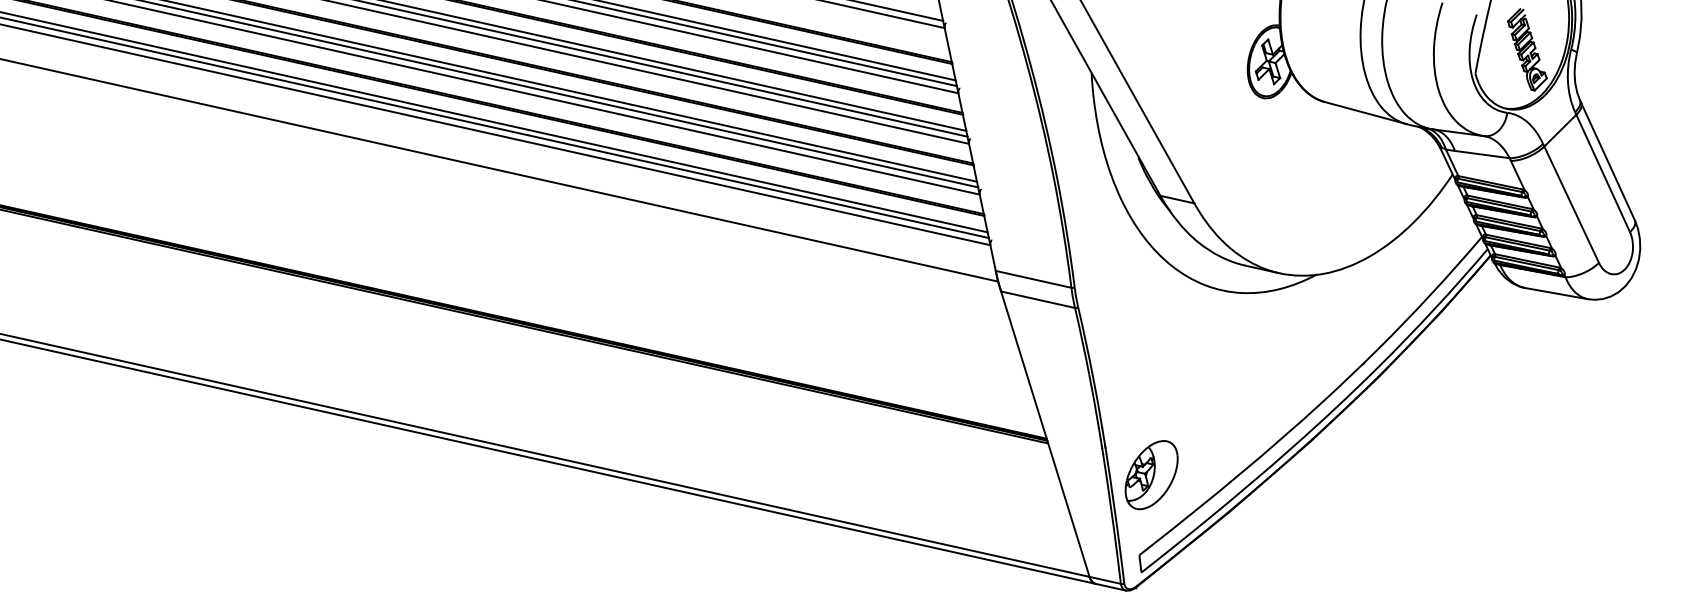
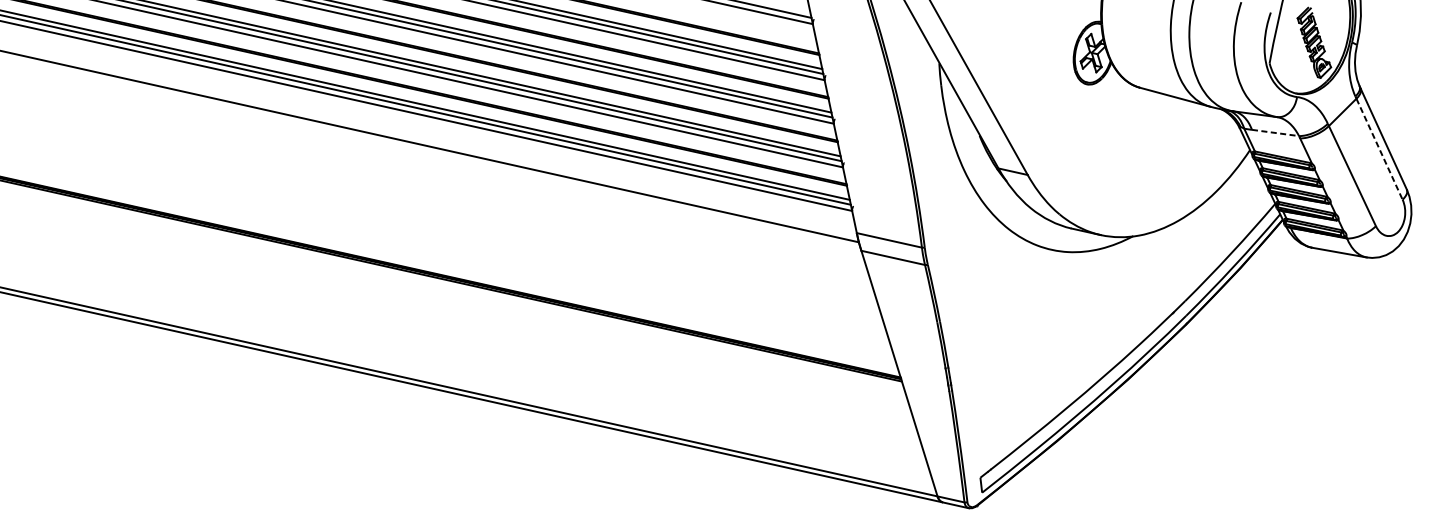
line: (1482, 154) -> (1275, 132), solid -> dashed
line: (1603, 173) -> (1379, 149), solid -> dashed
part: (1151, 475) -> (990, 409), removed

